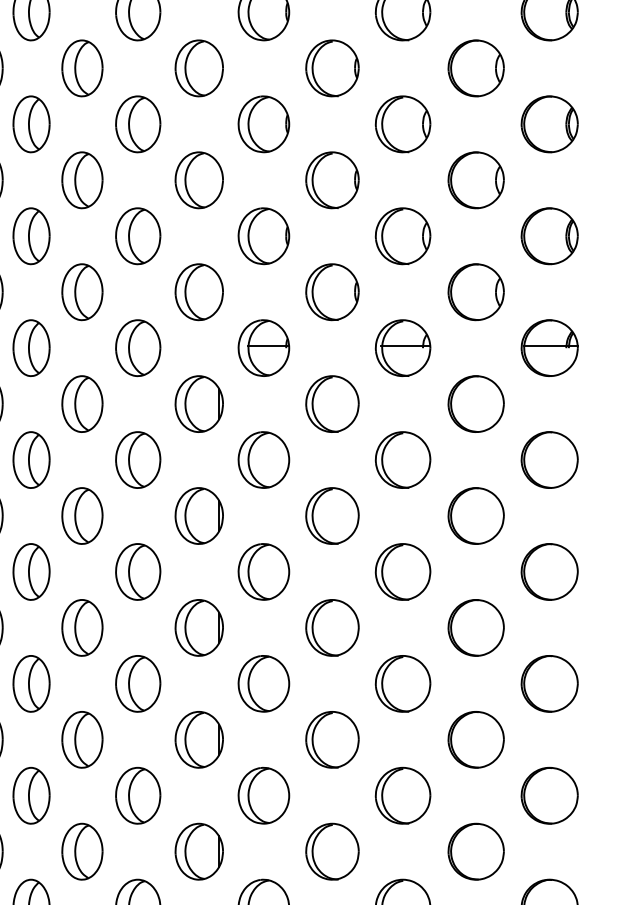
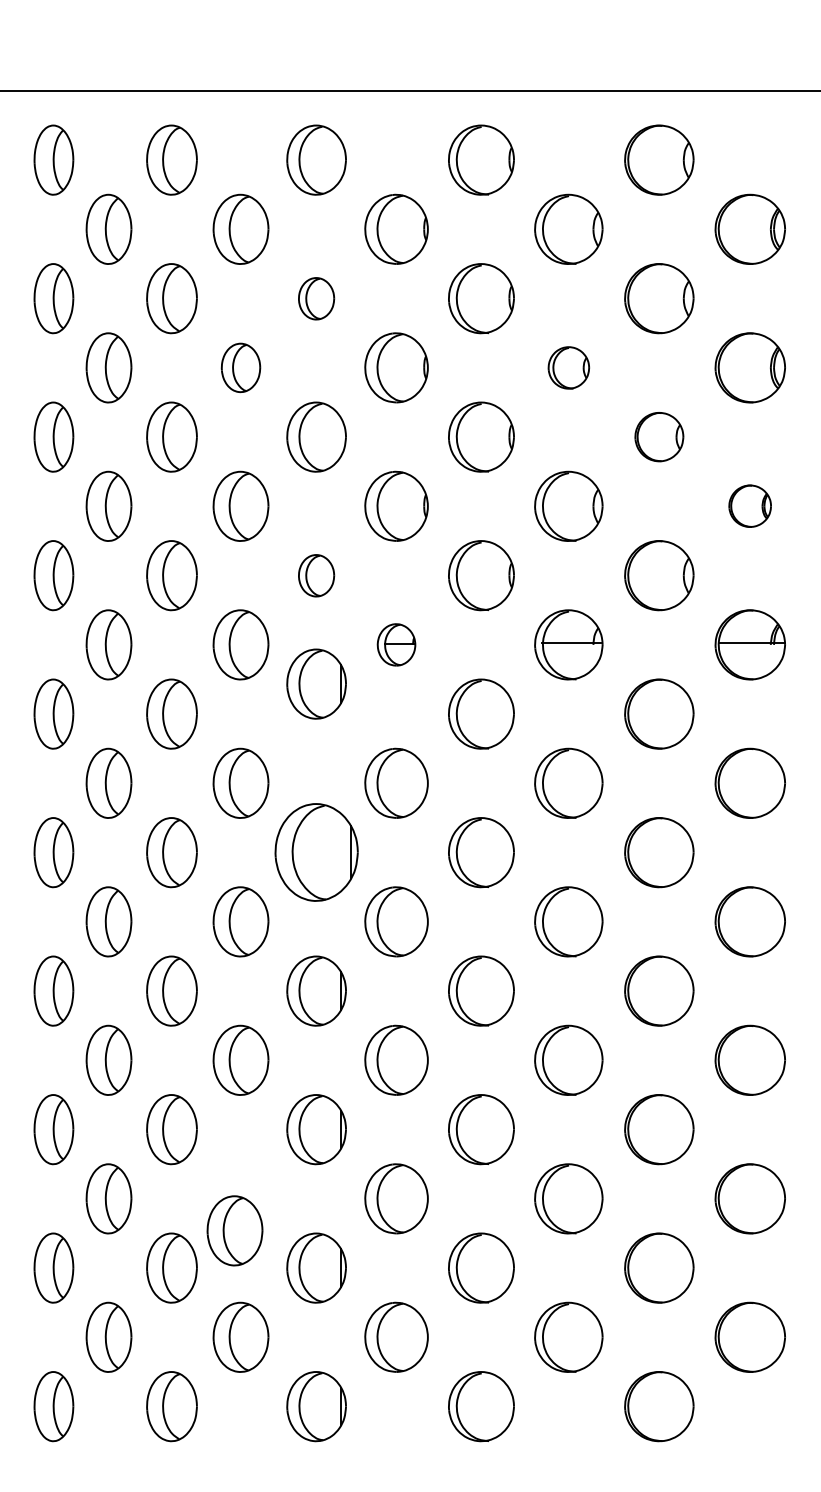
part: (199, 68) -> (316, 298), size x0.6
part: (137, 124) -> (240, 367), size x0.7
part: (402, 124) -> (568, 367), size x0.6
part: (476, 179) -> (659, 436), size x0.7
part: (549, 235) -> (749, 505), size x0.6
part: (199, 292) -> (316, 575), size x0.6
part: (263, 347) -> (396, 644), size x0.6
part: (199, 403) -> (316, 683), moved
part: (199, 515) -> (316, 852), size x1.4
part: (137, 795) -> (234, 1230), moved

